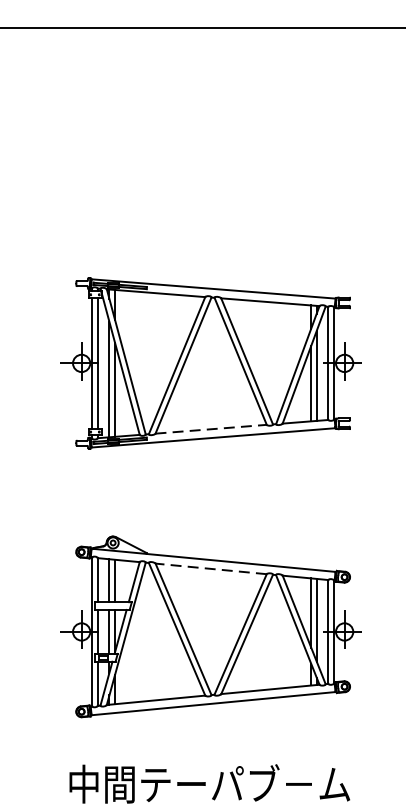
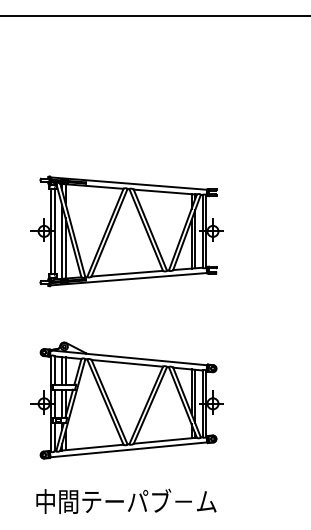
line: (211, 428) -> (127, 273), dashed -> solid
line: (211, 569) -> (127, 363), dashed -> solid

